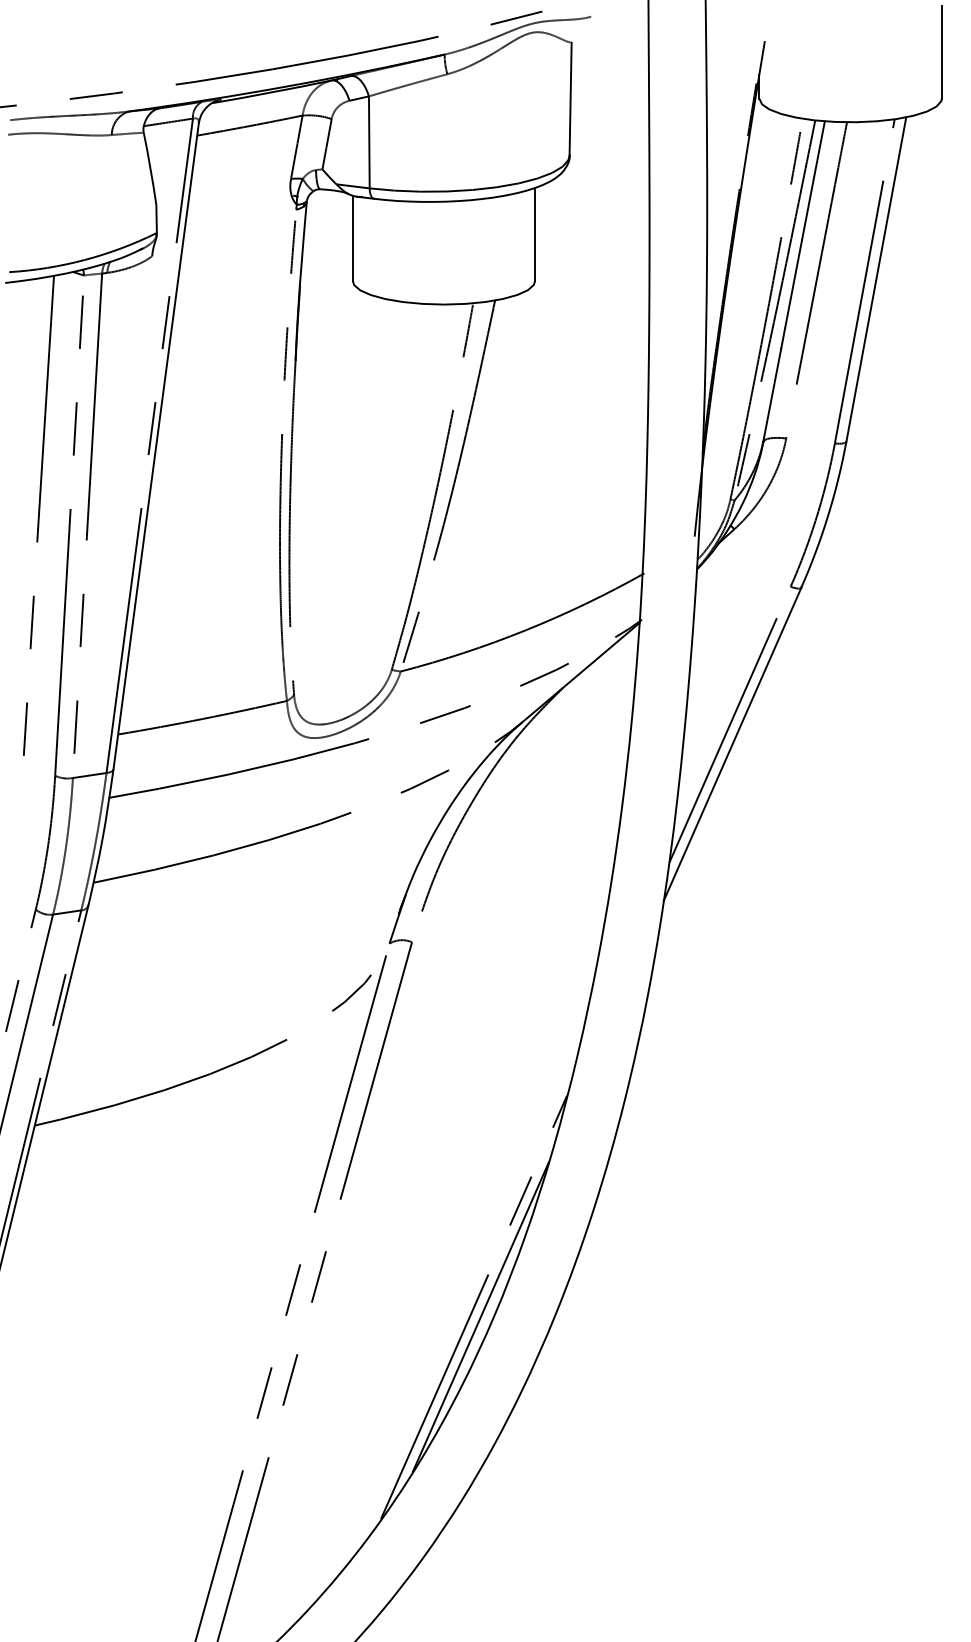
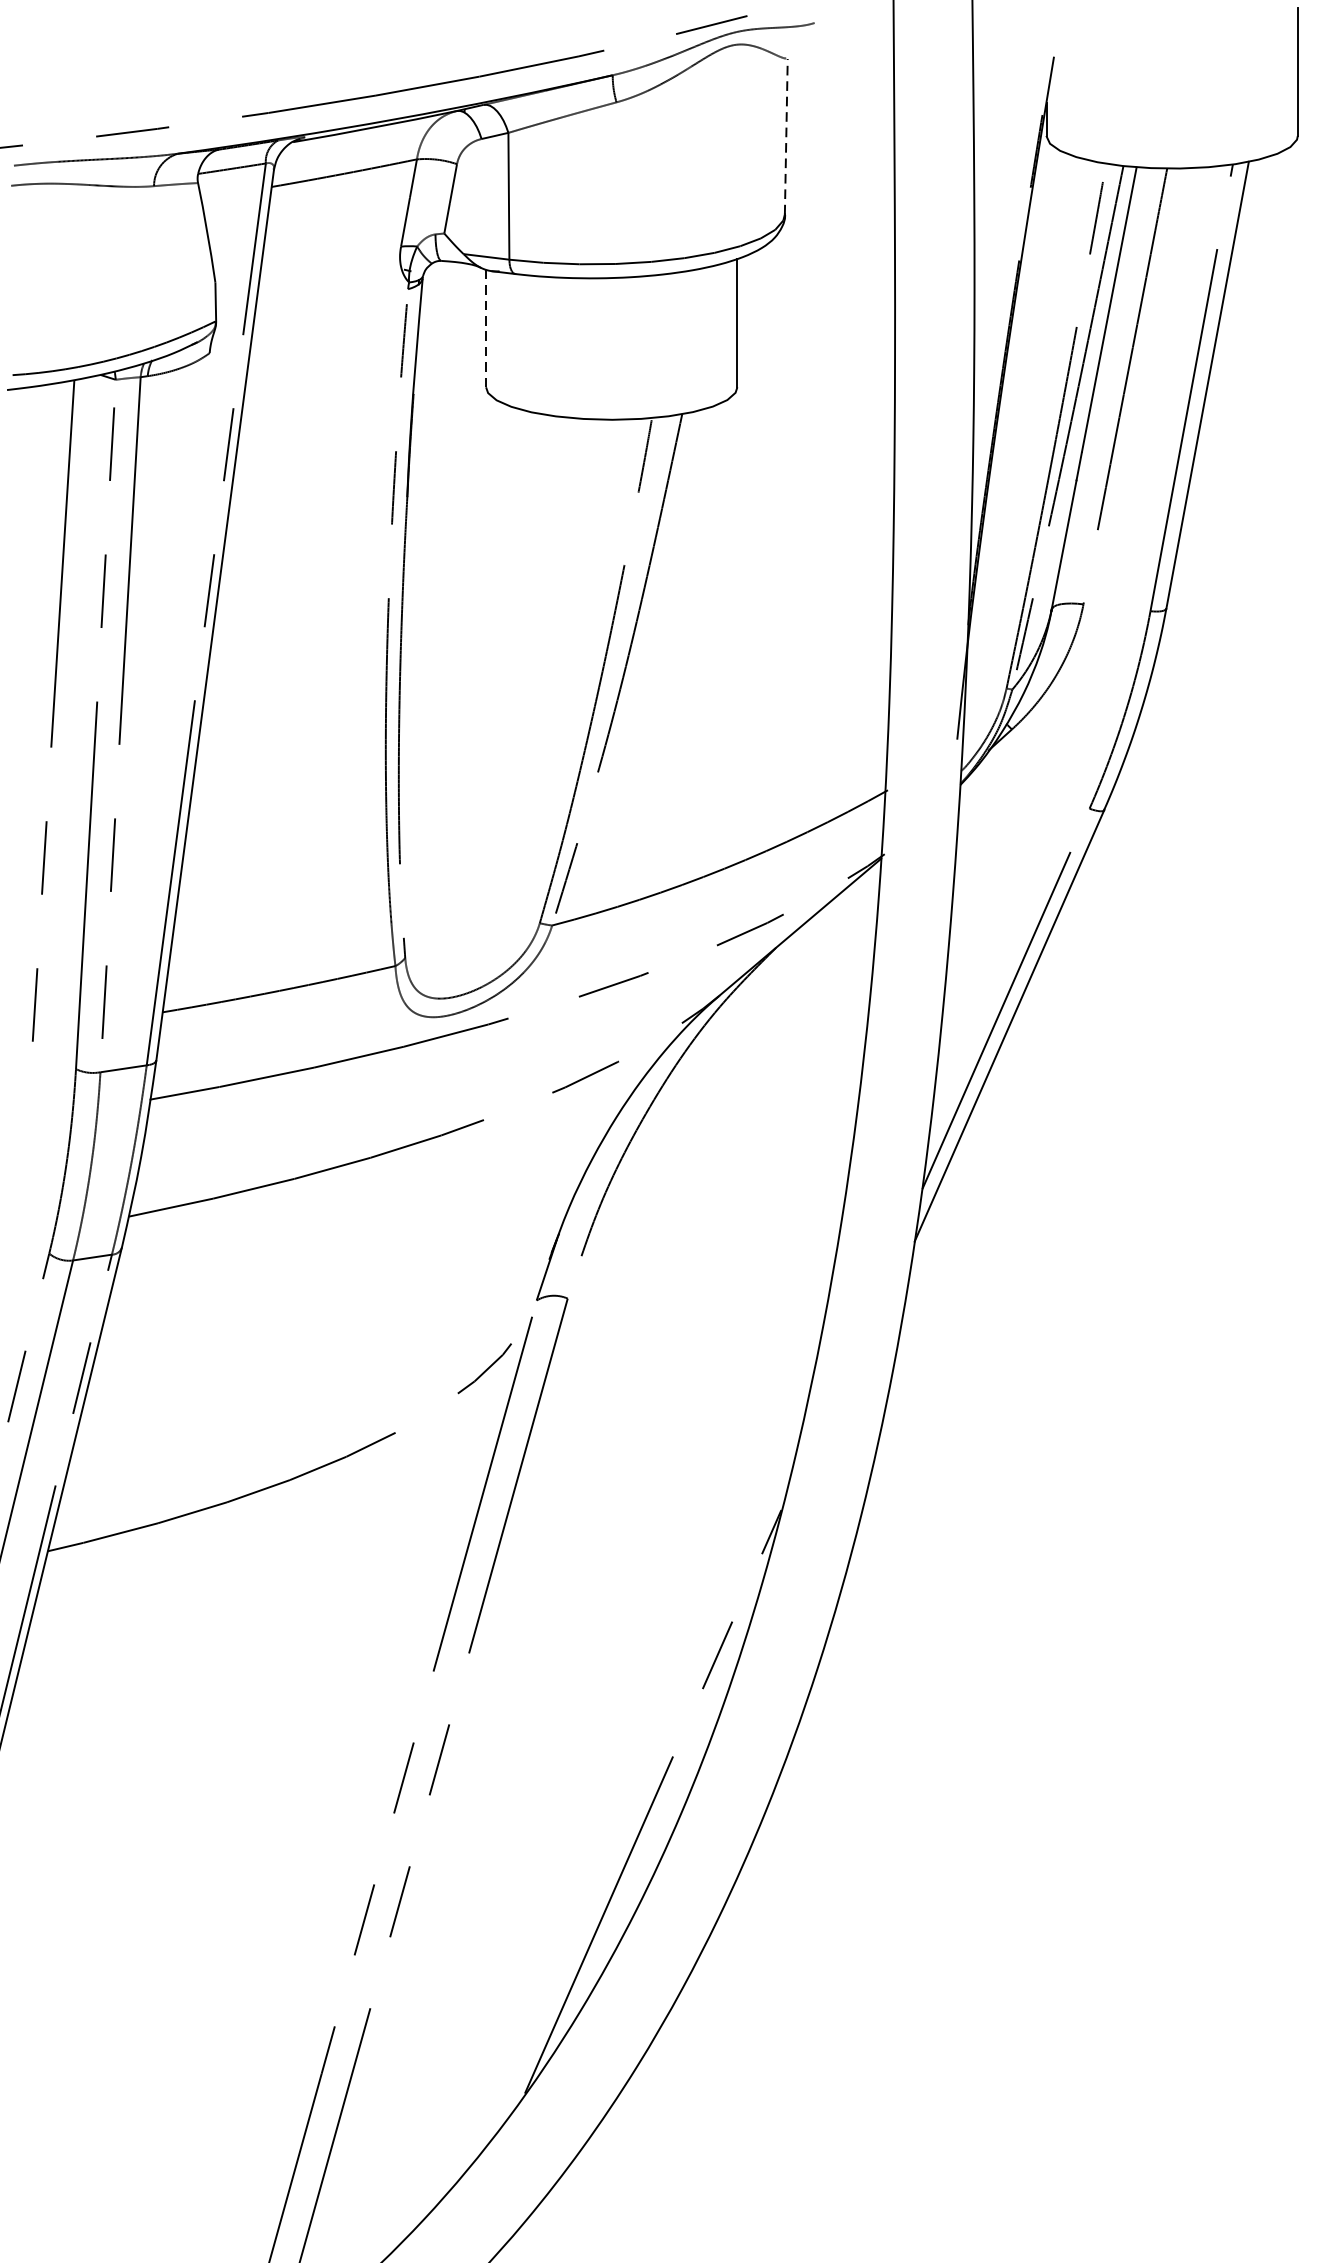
line: (570, 98) -> (786, 135), solid -> dashed
line: (352, 238) -> (485, 328), solid -> dashed
line: (480, 1316) -> (662, 1814), removed

